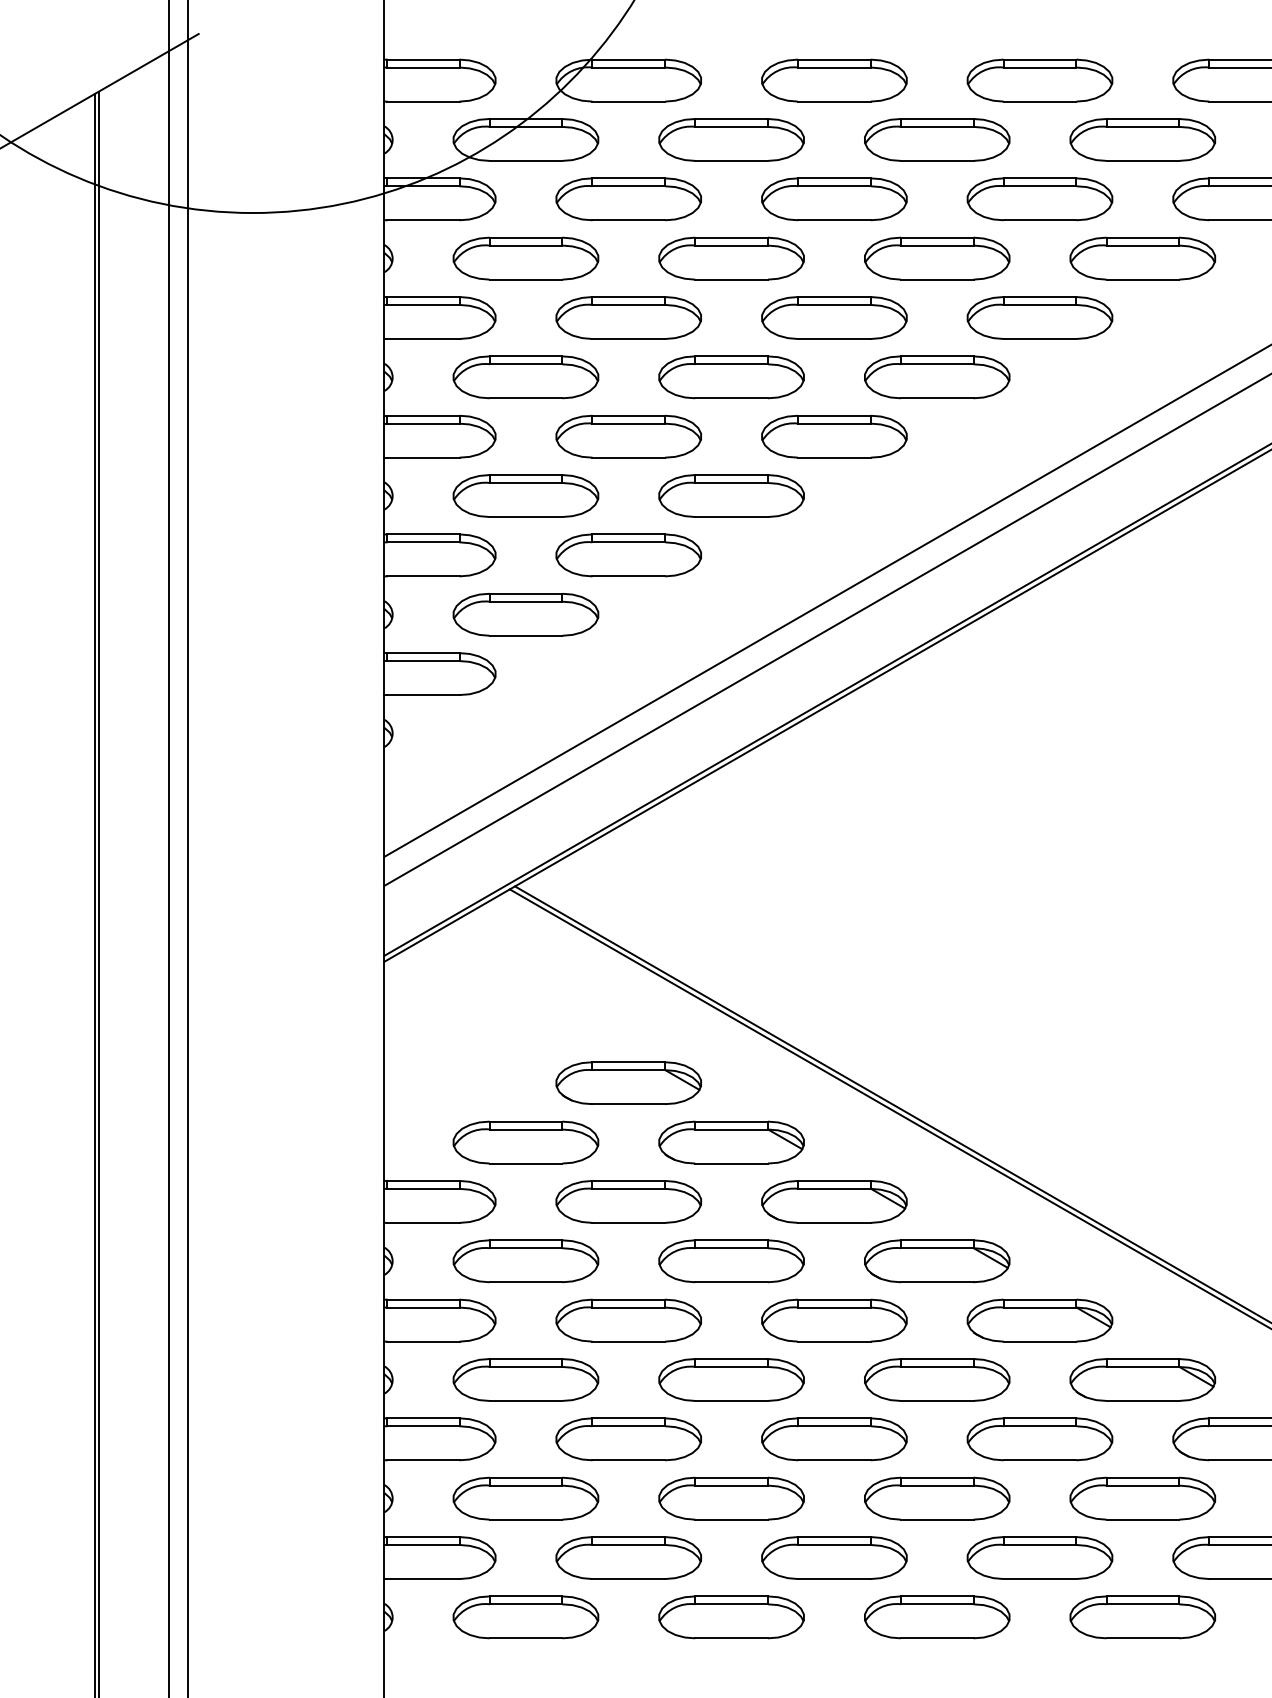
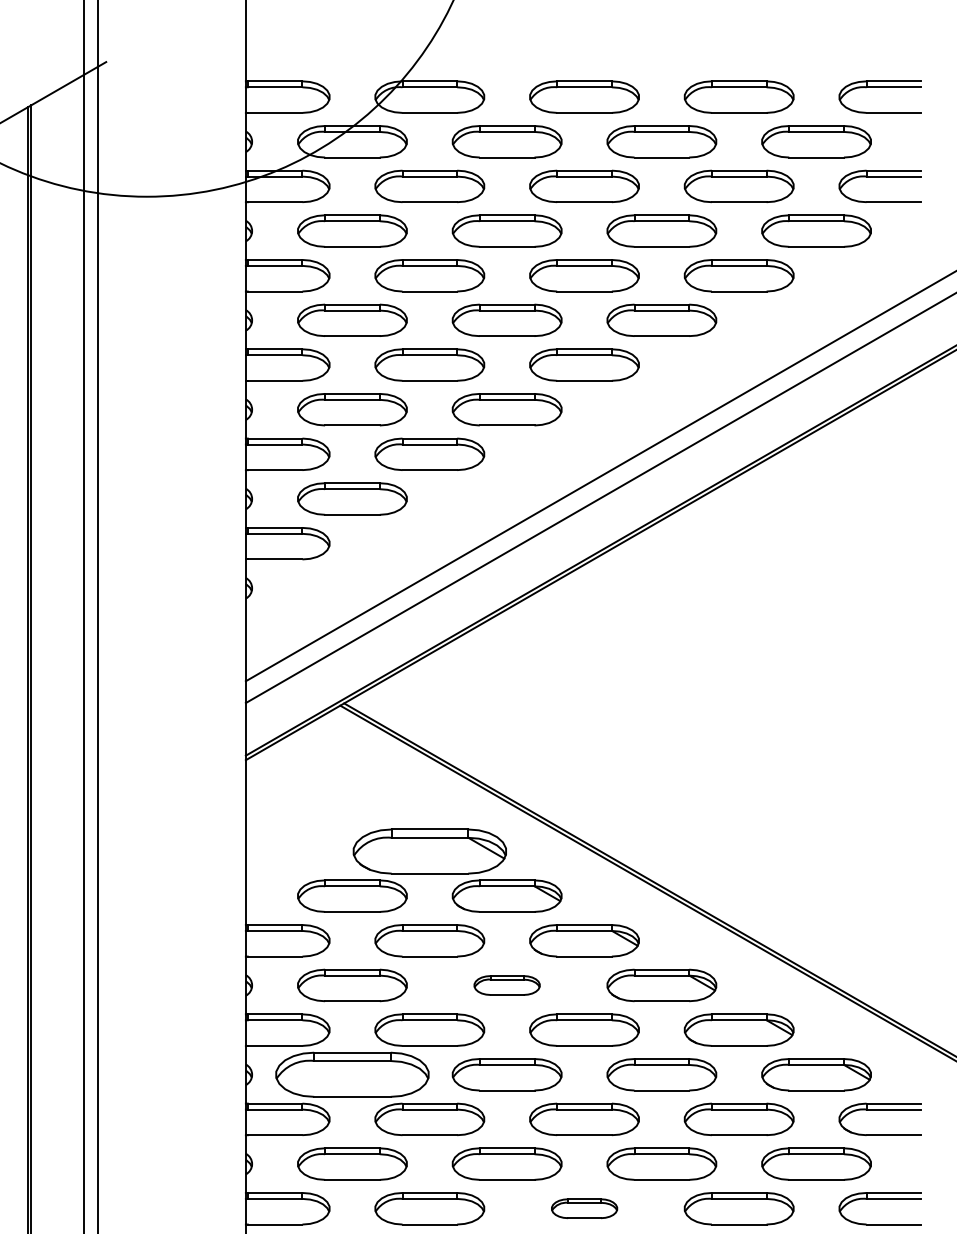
part: (628, 1082) -> (429, 850), size x1.4
part: (731, 1261) -> (507, 985), size x0.6
part: (525, 1379) -> (352, 1074), size x1.4
part: (834, 1557) -> (584, 1208), size x0.6

